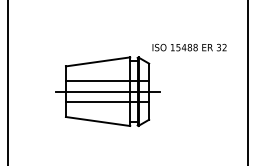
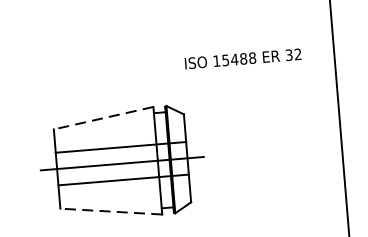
text: (189, 47) -> (243, 58), moved
line: (97, 61) -> (102, 117), solid -> dashed
line: (97, 121) -> (110, 211), solid -> dashed

